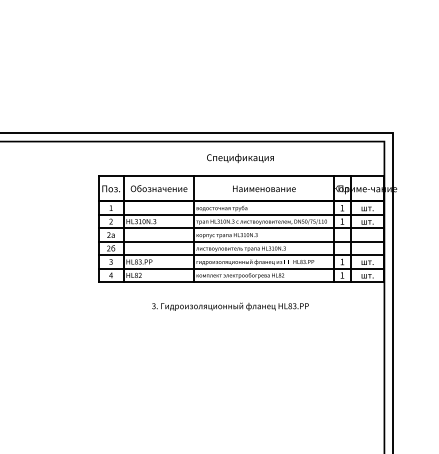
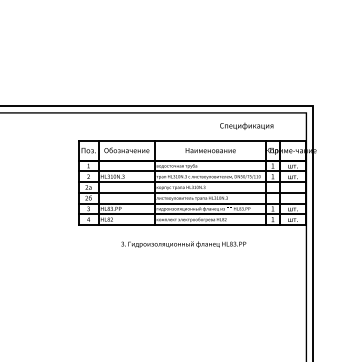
text: (240, 157) -> (246, 125), moved

